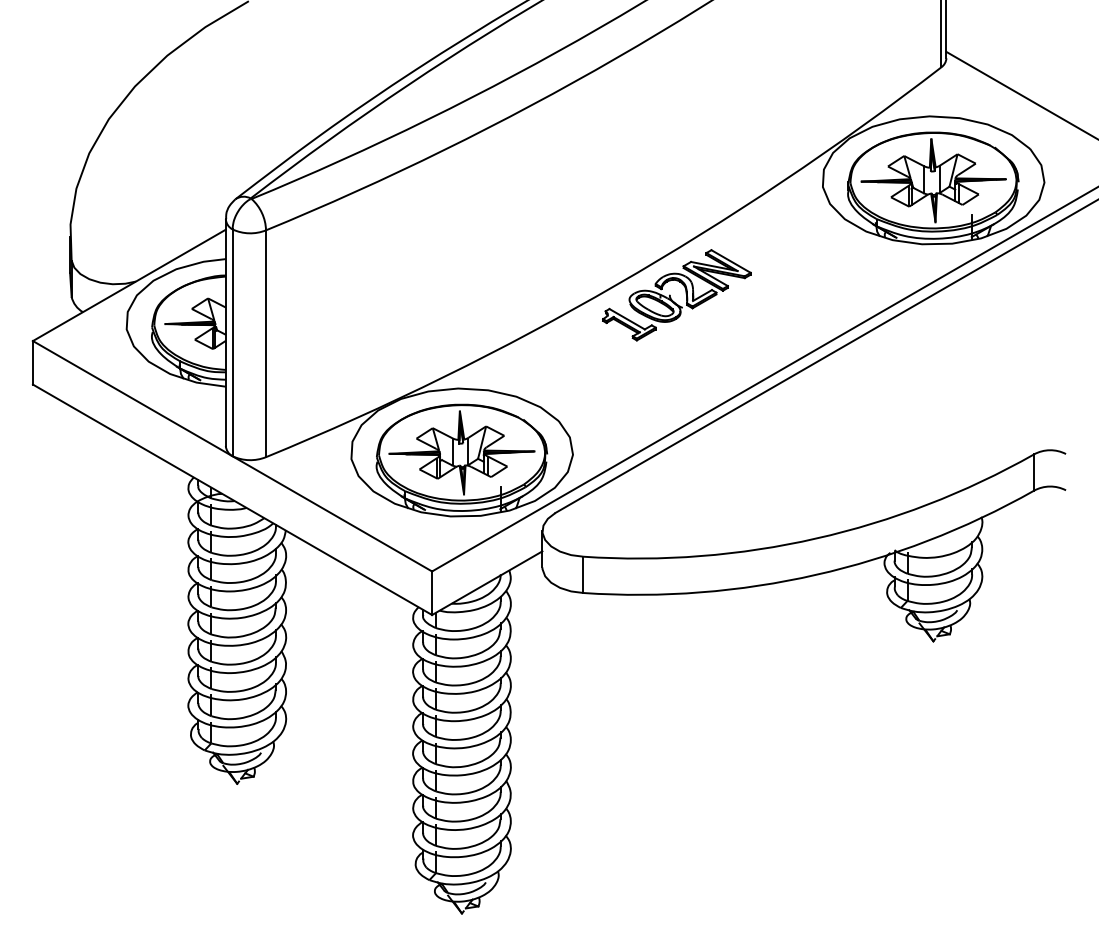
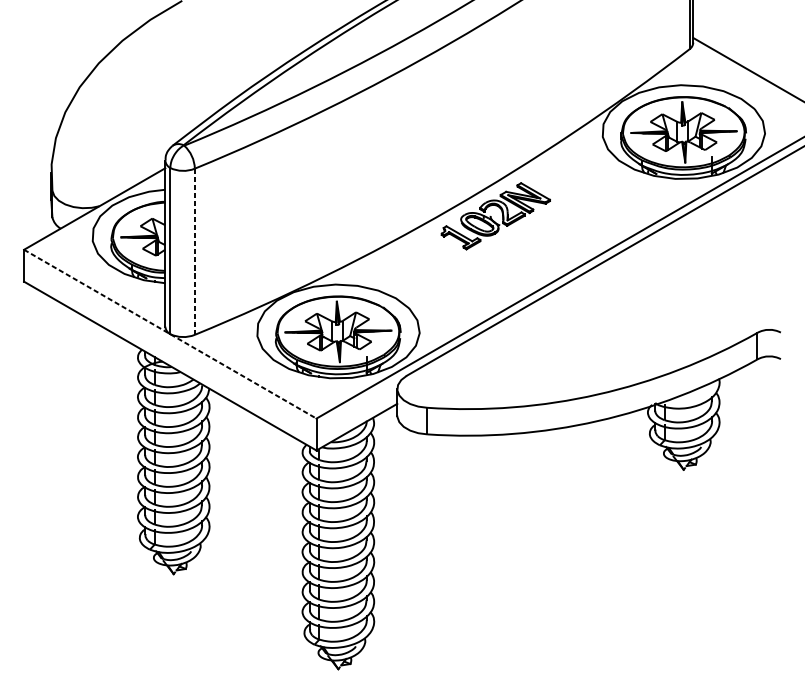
line: (266, 344) -> (195, 252), solid -> dashed
line: (232, 456) -> (170, 334), solid -> dashed

